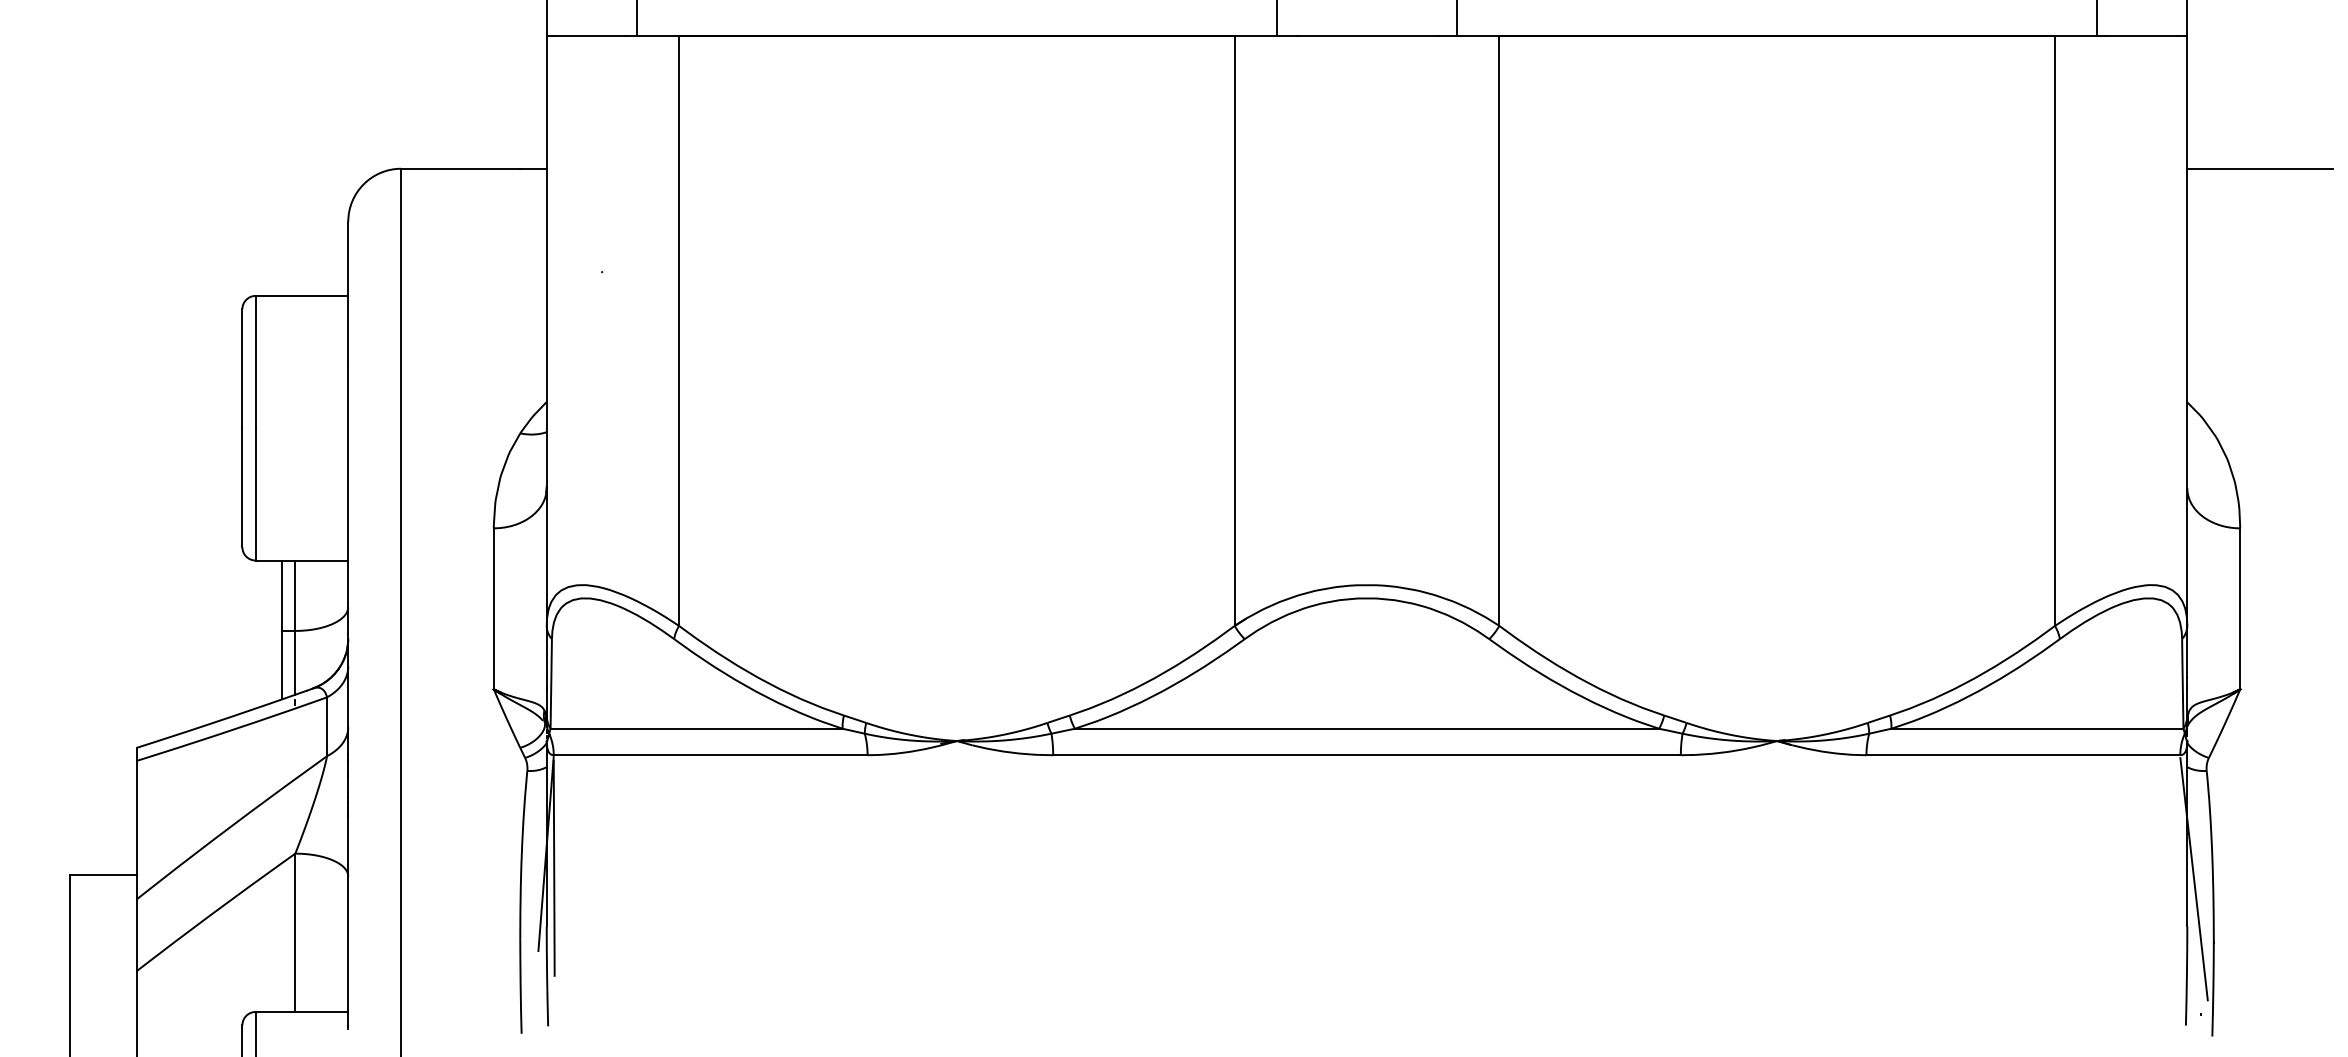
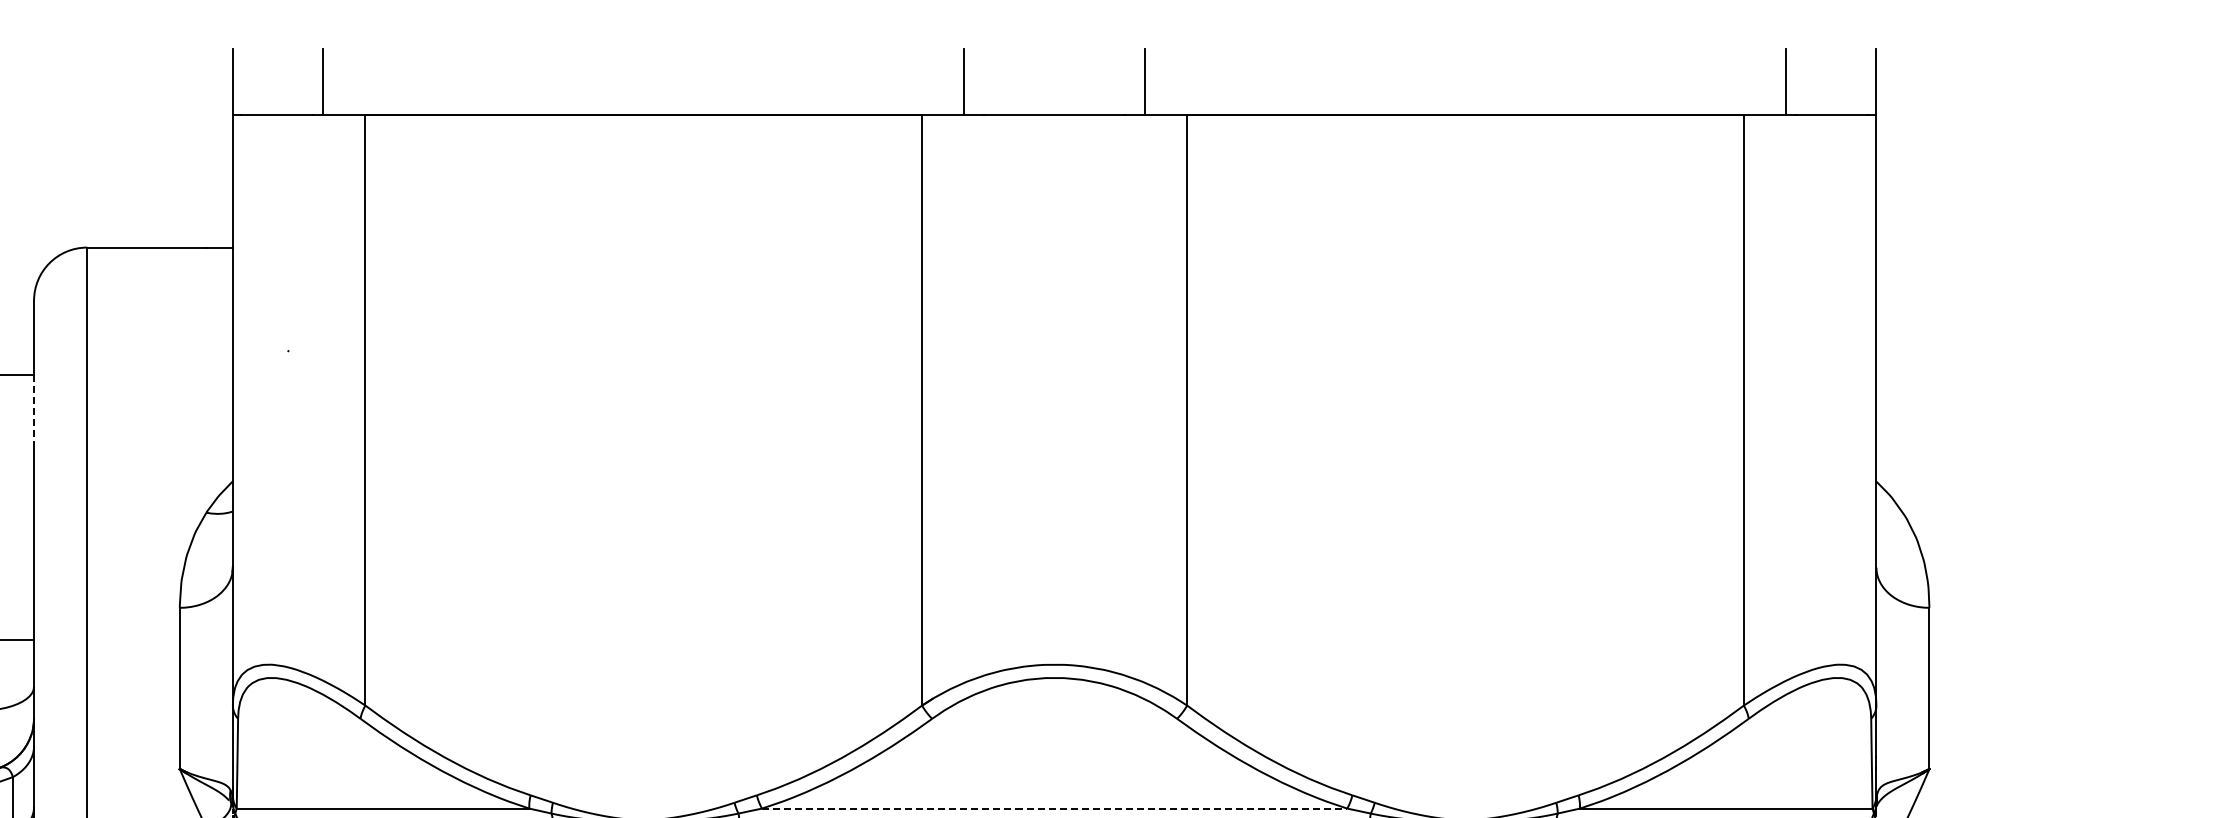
line: (2259, 168) -> (1948, 247), removed
line: (348, 330) -> (34, 409), solid -> dashed
line: (1367, 728) -> (1055, 808), solid -> dashed

